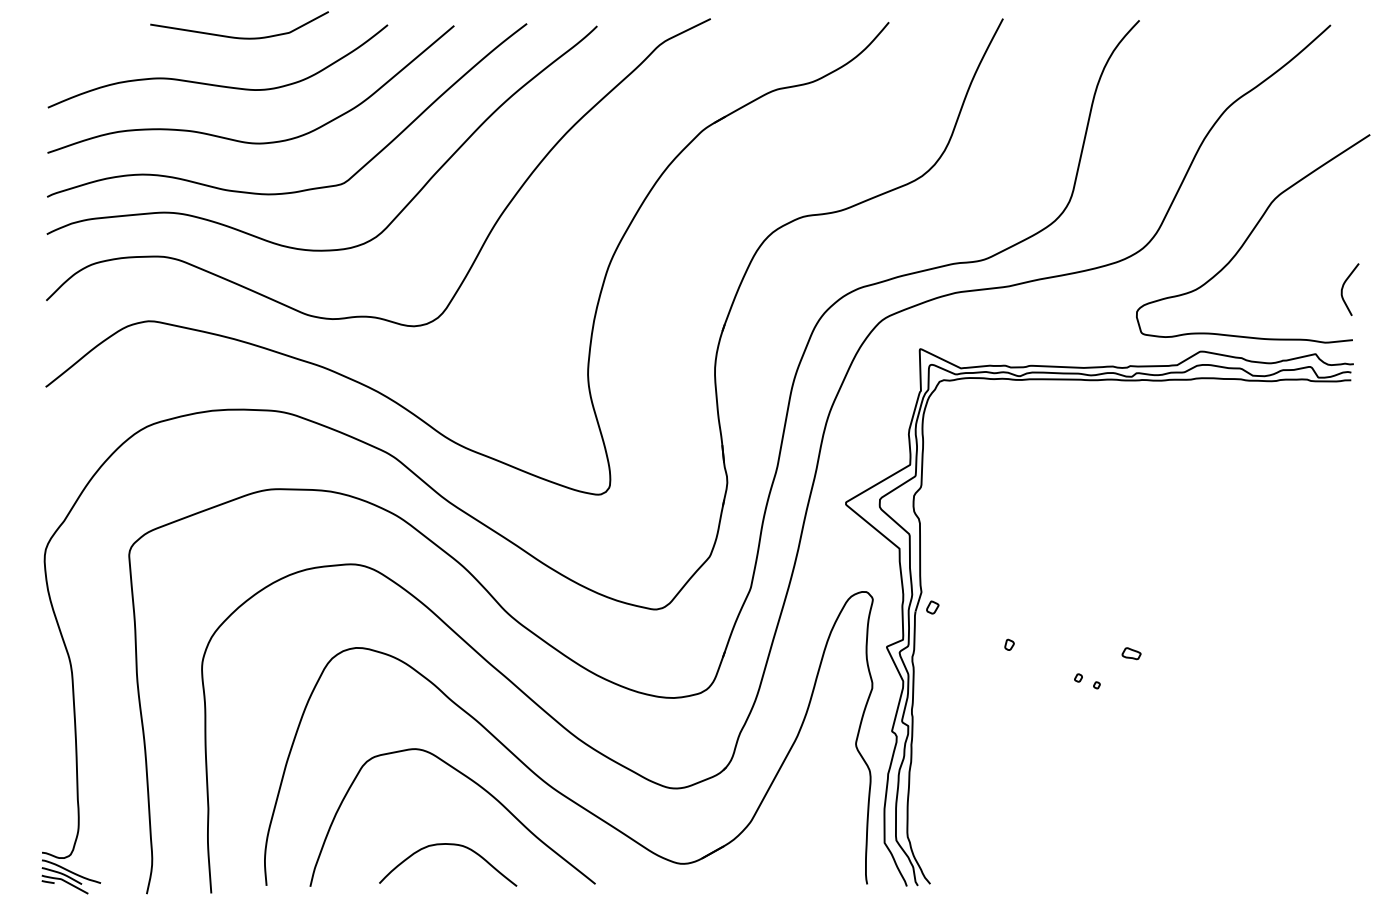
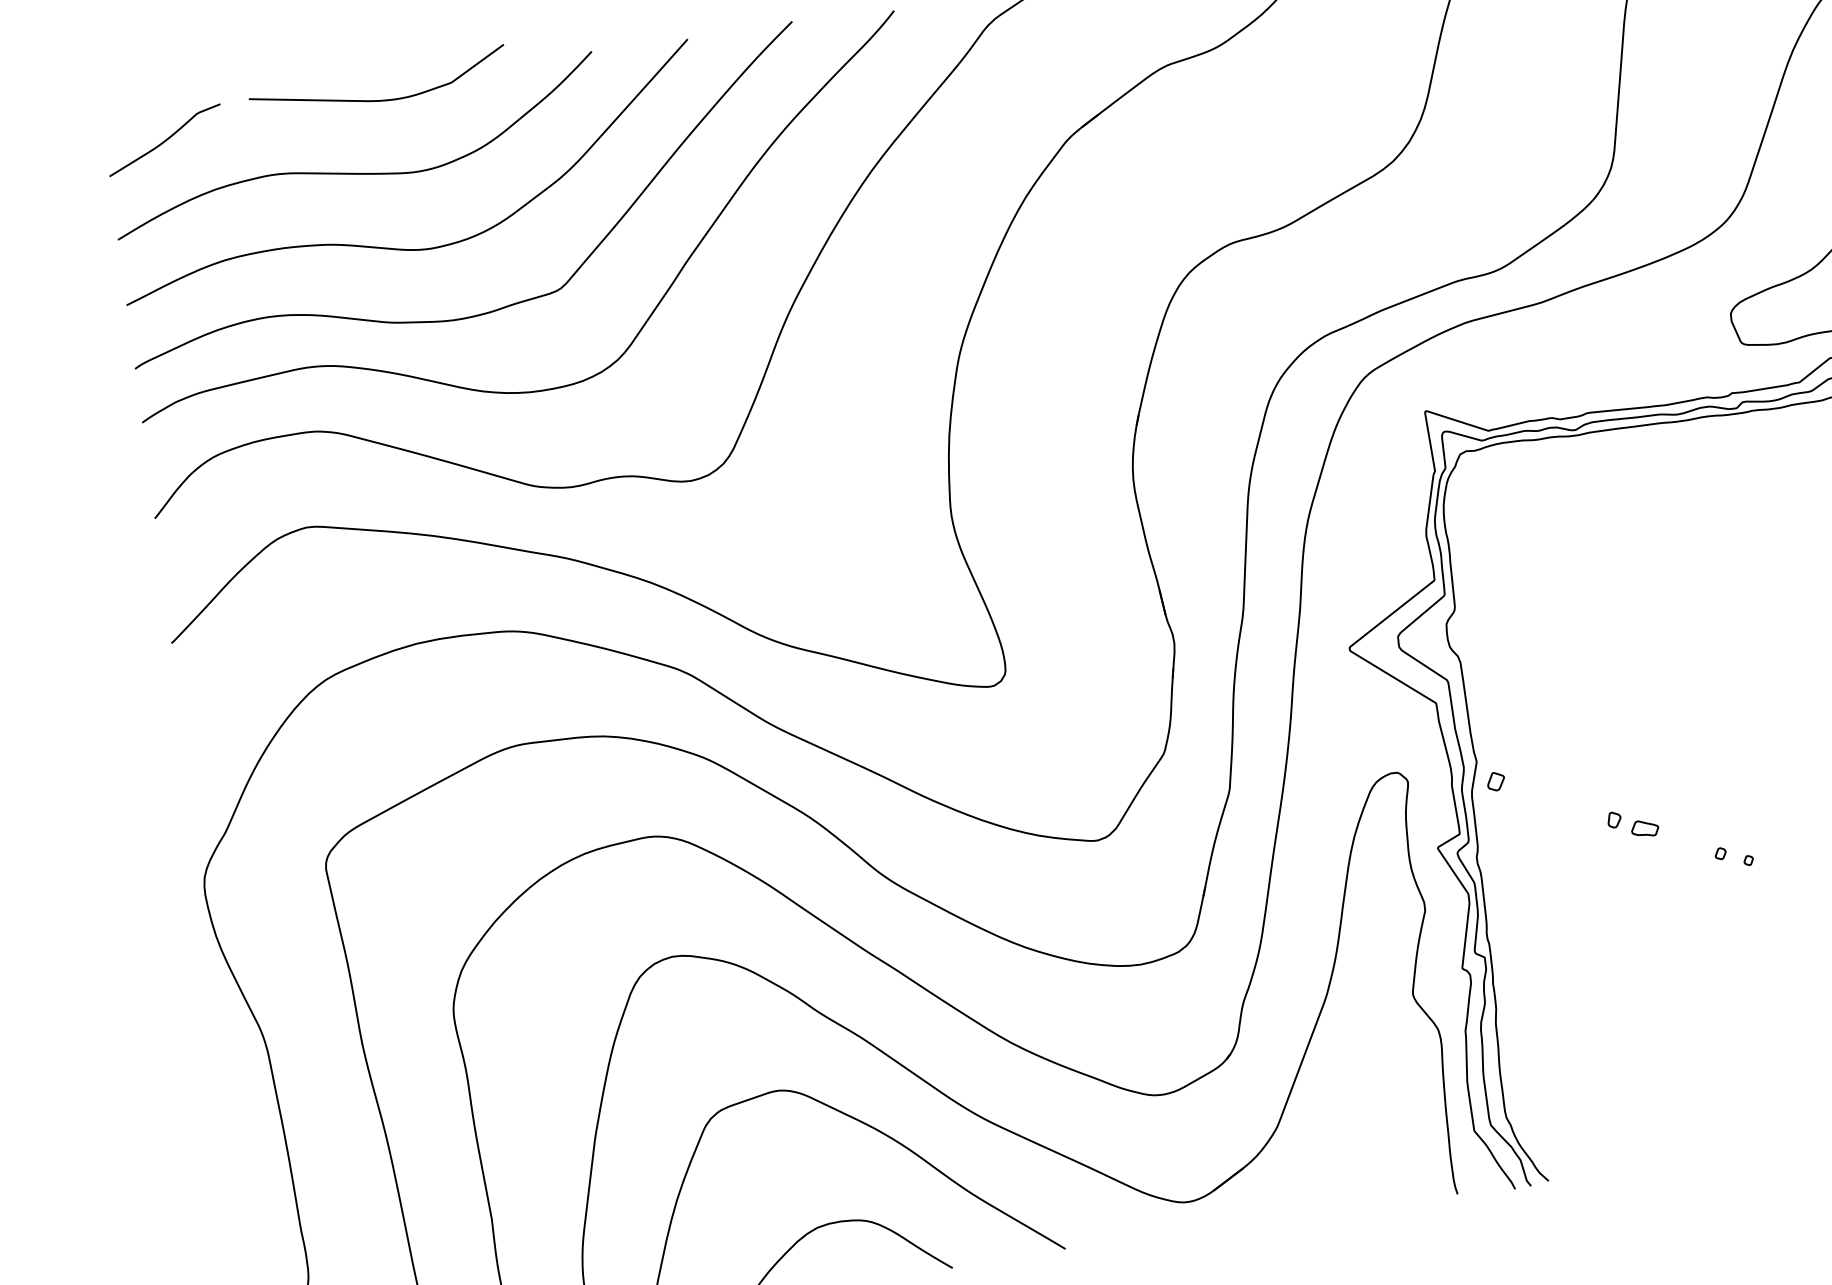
curve: (89, 44) -> (165, 140), added
part: (1131, 653) -> (1644, 828), moved

